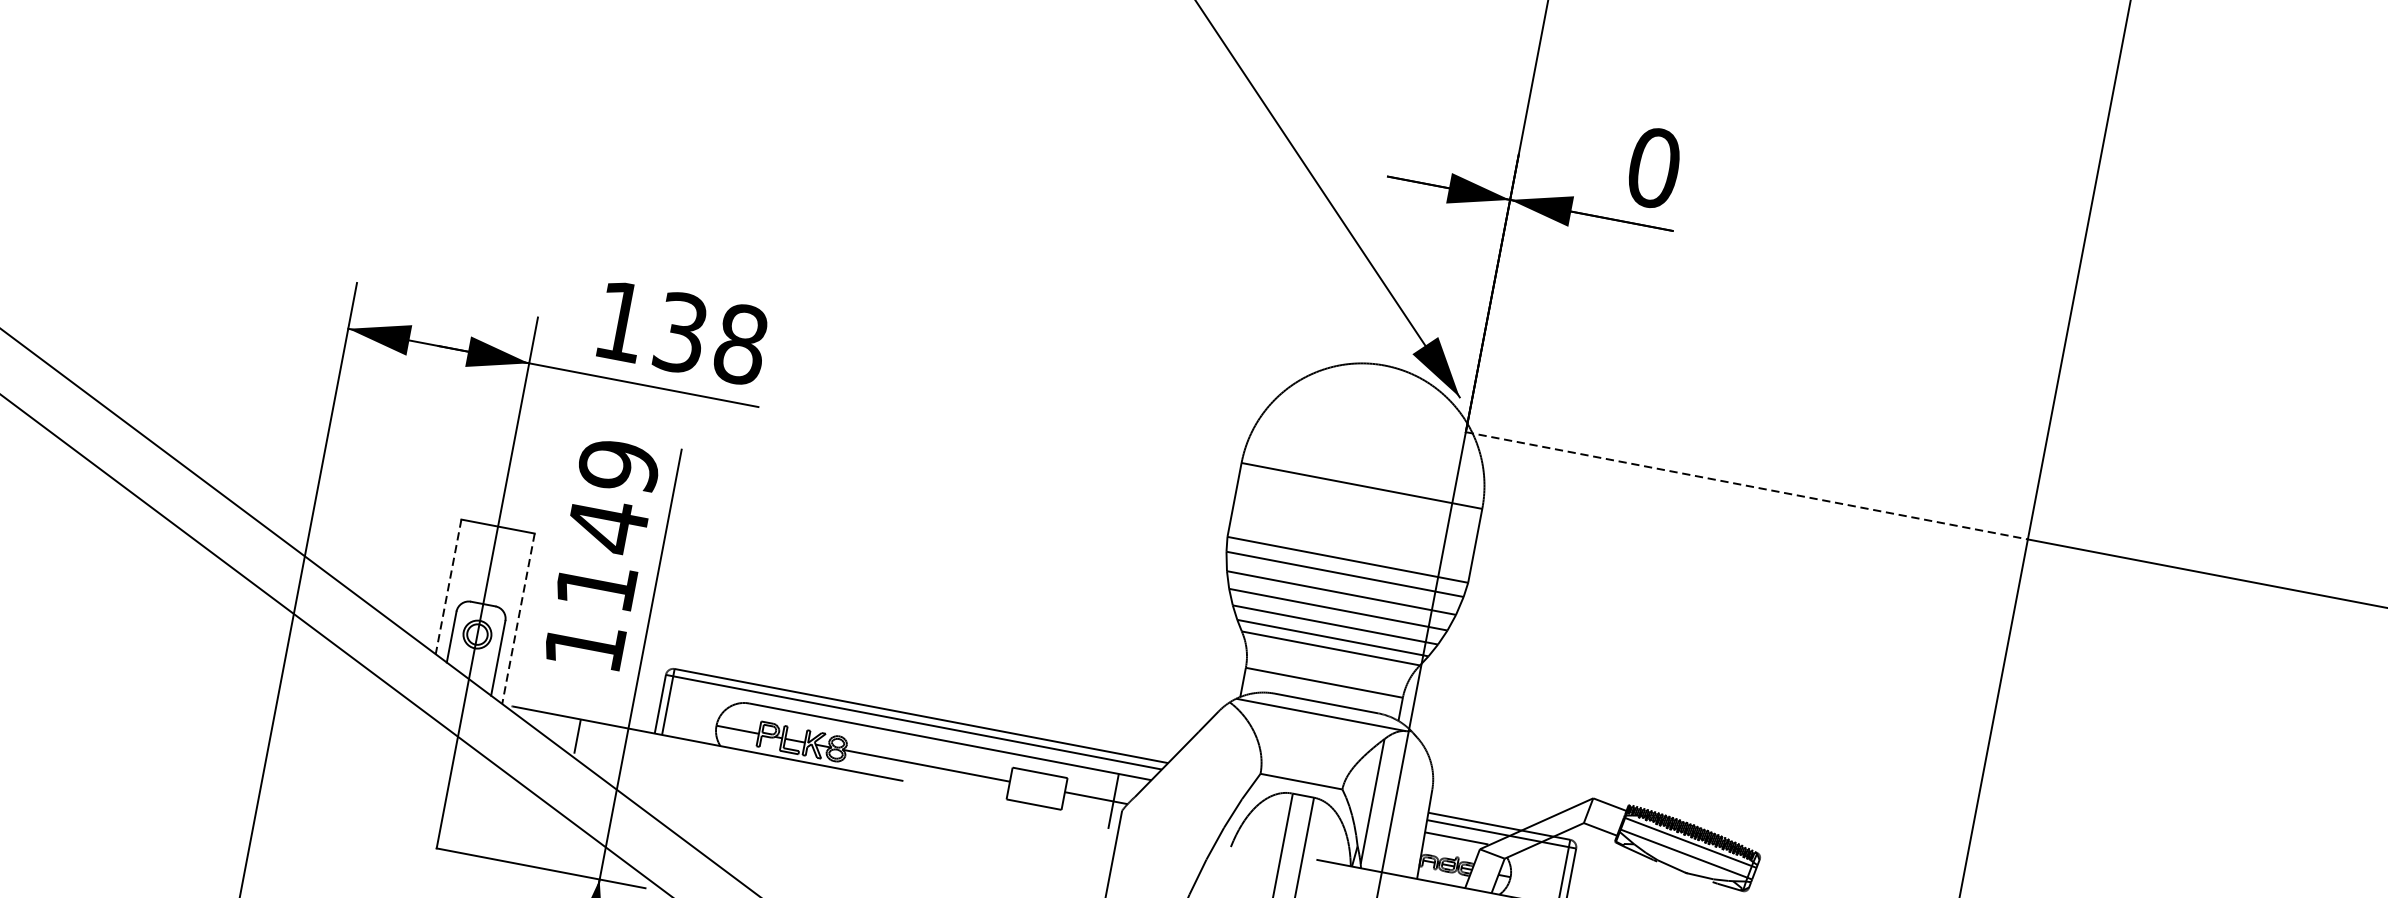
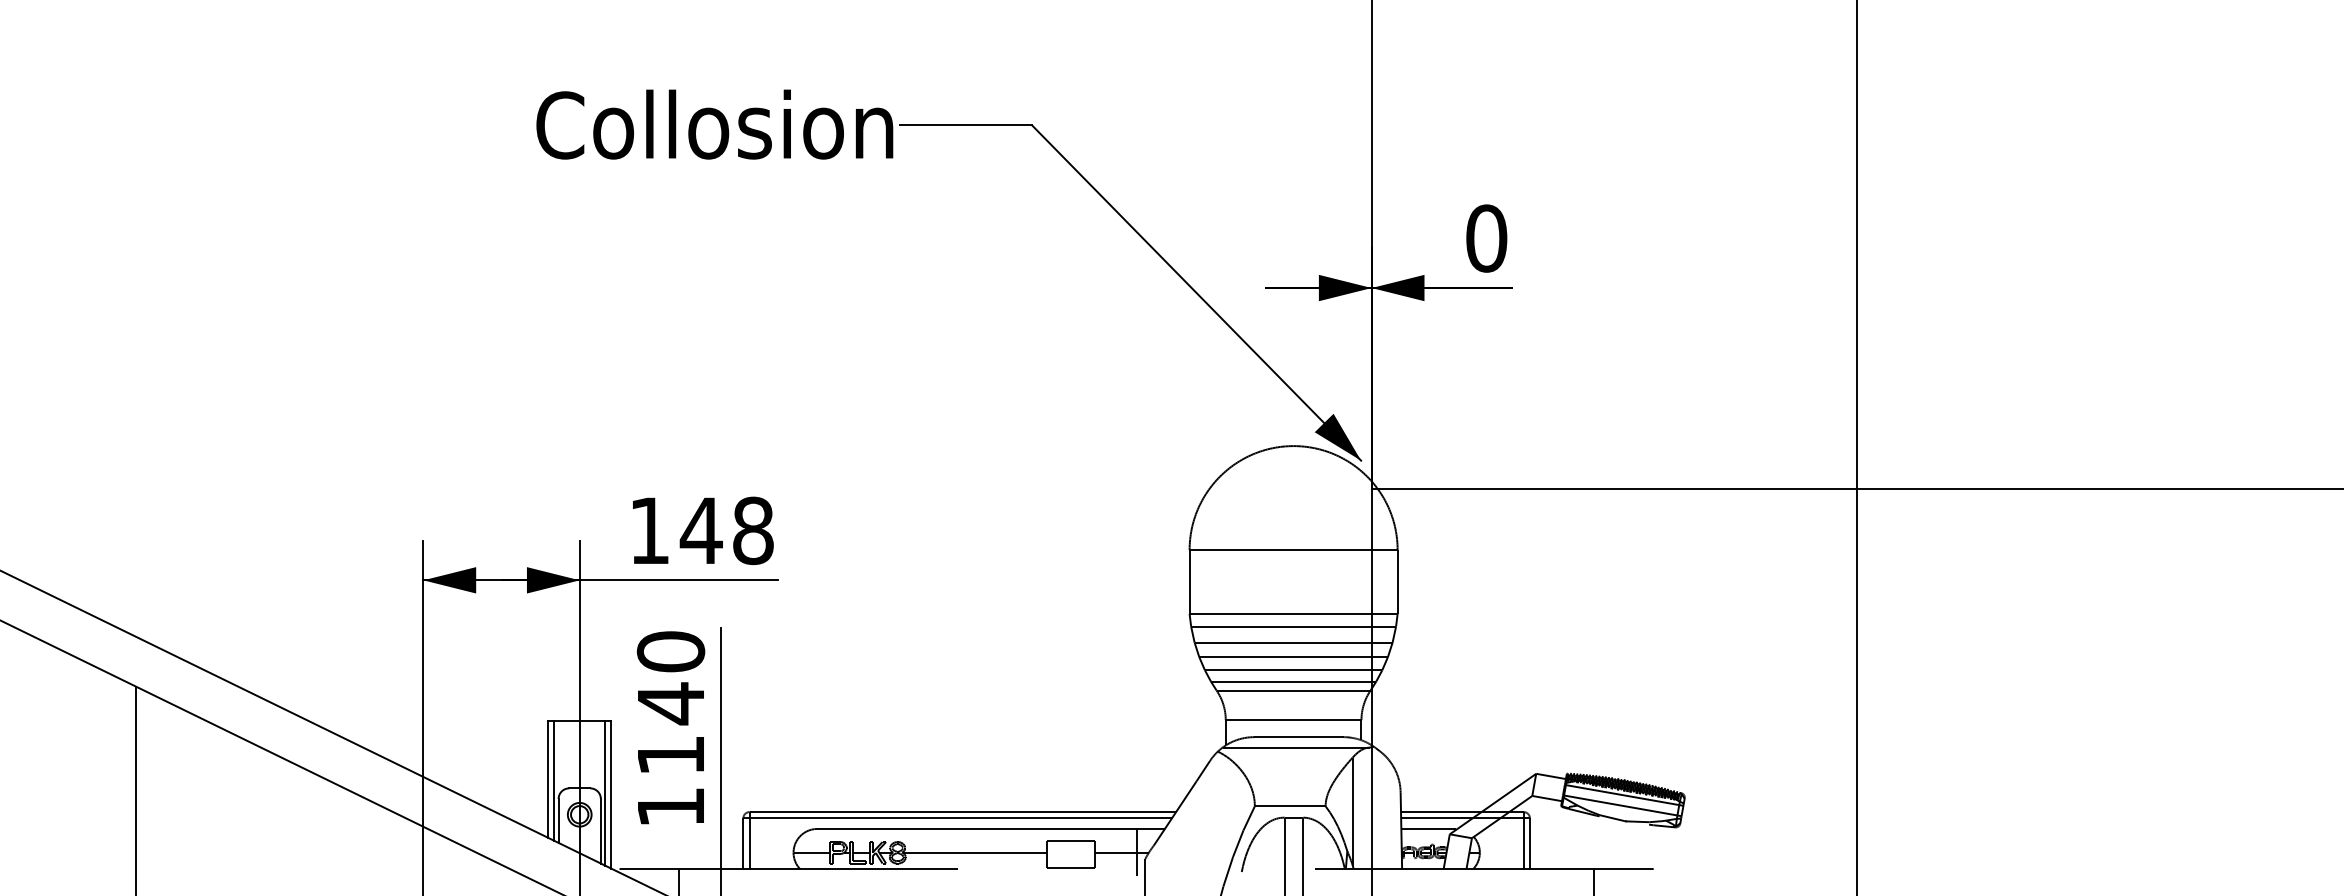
text: (679, 332) -> (700, 530), 138 -> 148
text: (619, 465) -> (671, 651), 1149 -> 1140
line: (1746, 485) -> (1614, 488), dashed -> solid
line: (448, 588) -> (548, 780), dashed -> solid
line: (455, 589) -> (554, 780), added
line: (511, 615) -> (605, 793), added
line: (518, 619) -> (611, 795), dashed -> solid

